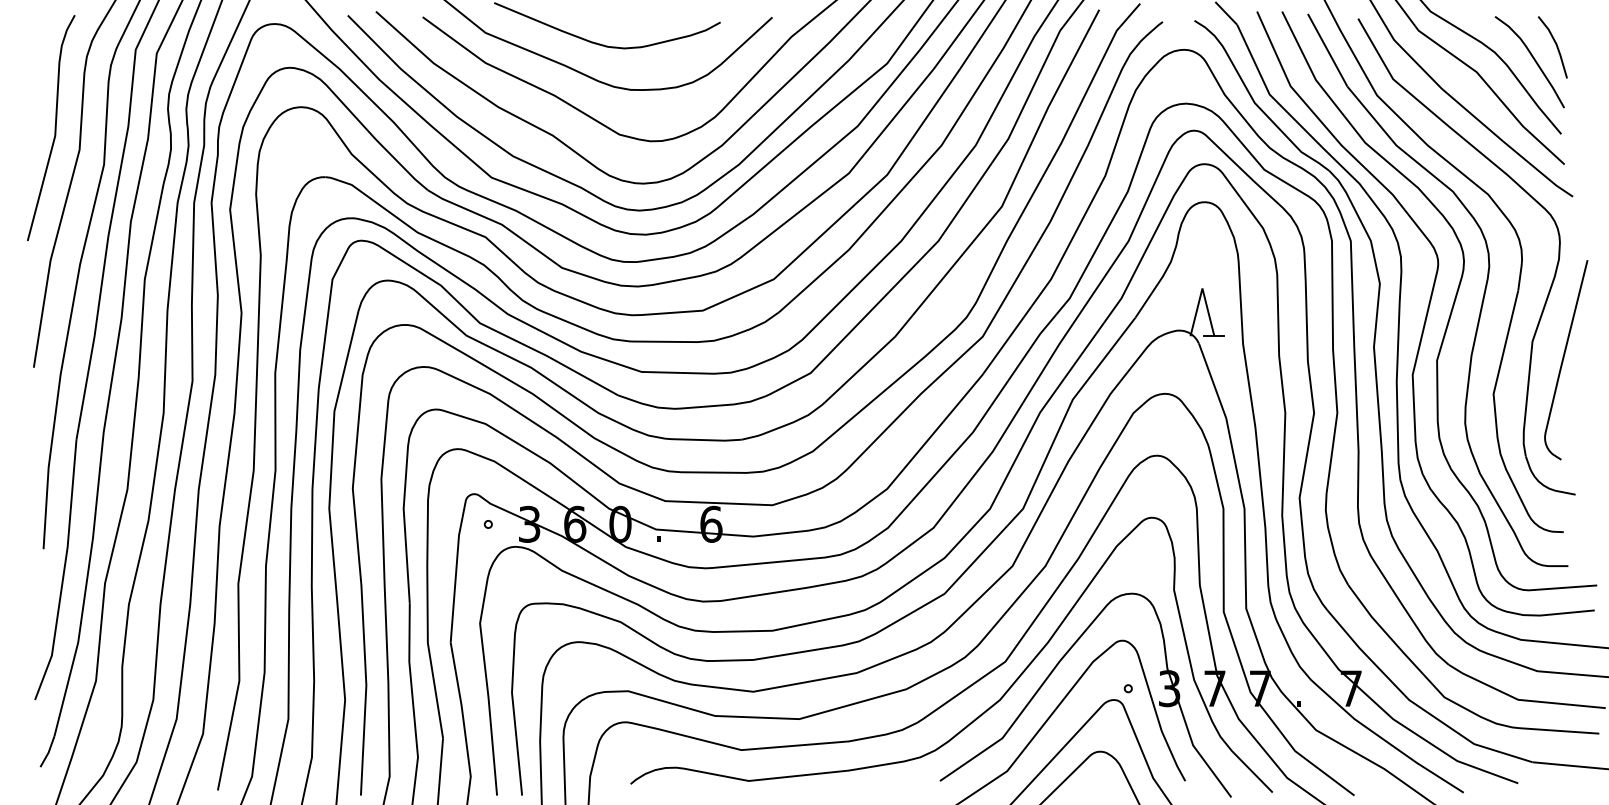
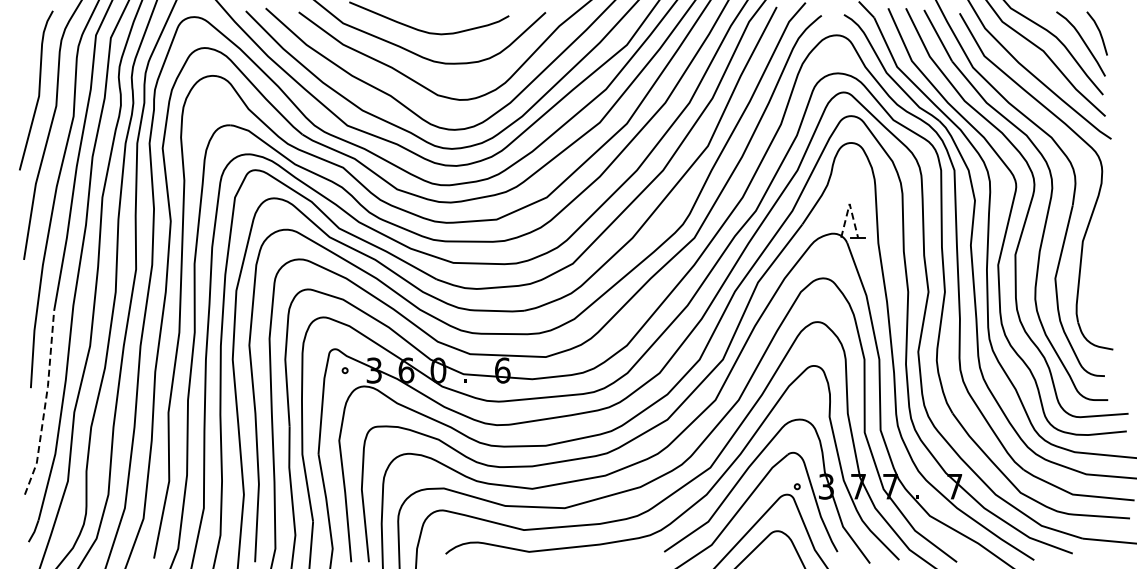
line: (1202, 287) -> (849, 203), solid -> dashed
curve: (1564, 360) -> (1105, 254), removed
line: (64, 572) -> (45, 404), solid -> dashed

